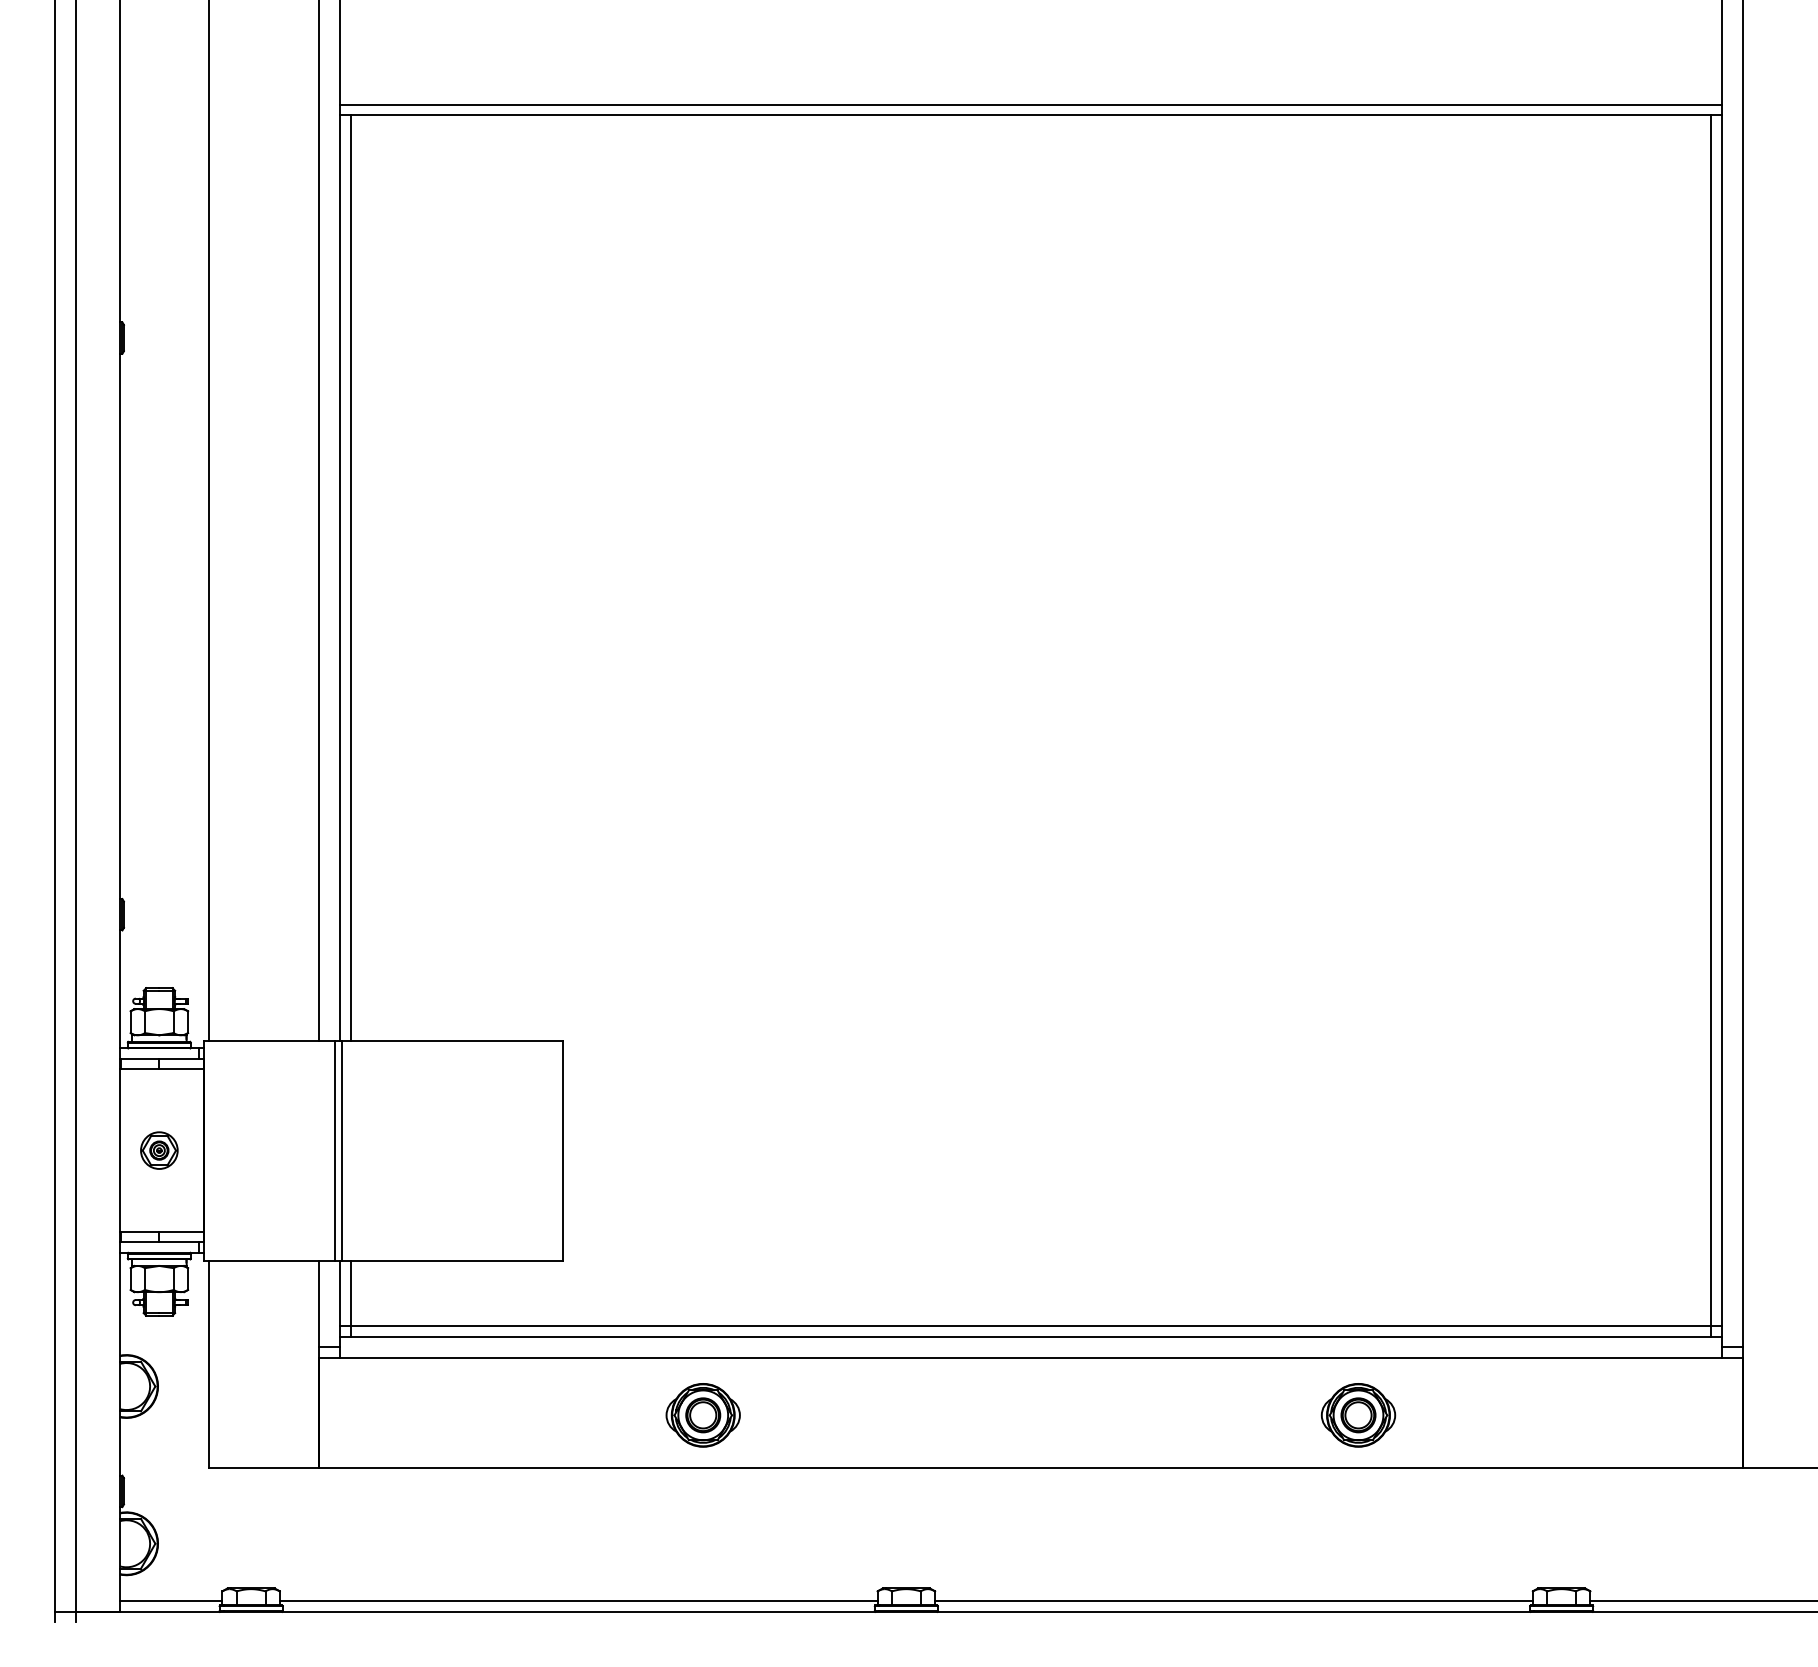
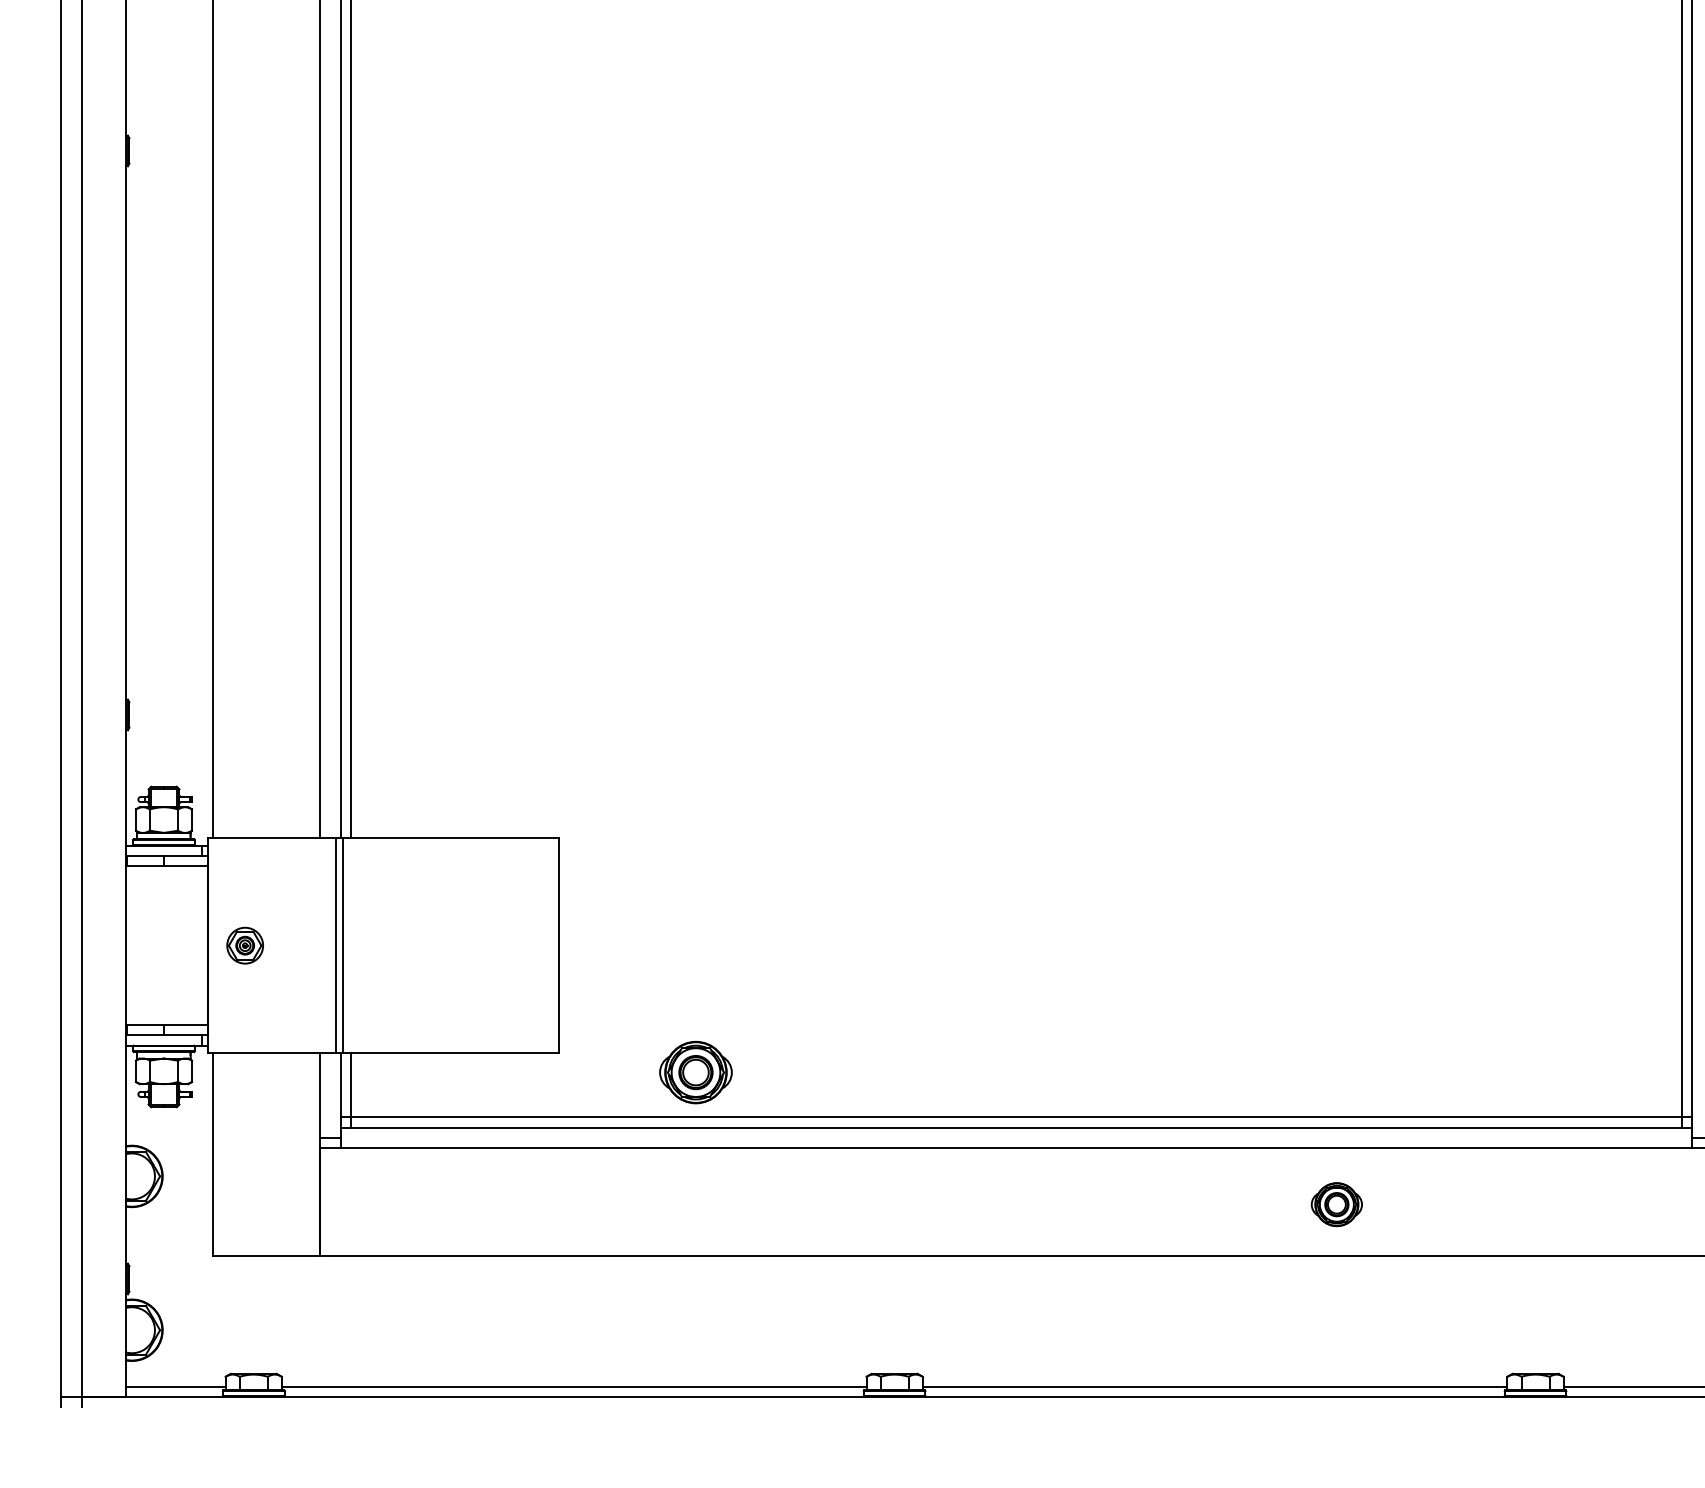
part: (159, 1150) -> (245, 945), moved
part: (702, 1415) -> (695, 1072), moved
part: (1358, 1415) -> (1336, 1204), size x0.7

